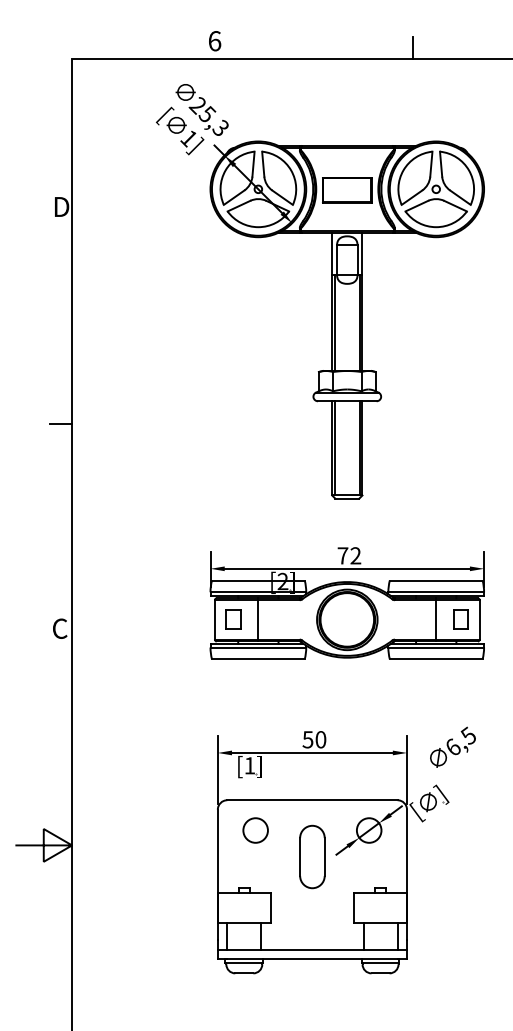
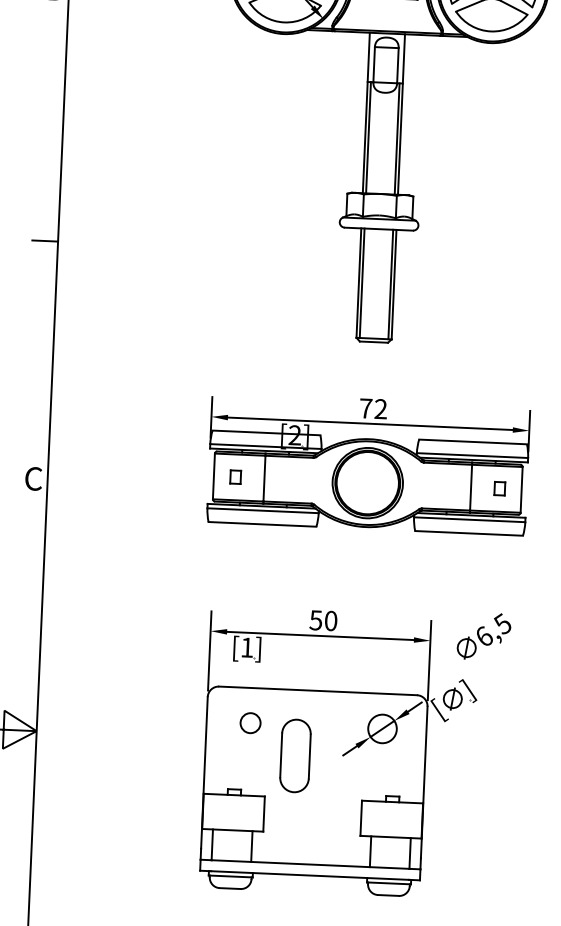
part: (233, 619) -> (235, 476), size x0.6
part: (460, 619) -> (499, 488), size x0.6
circle: (255, 830) -> (250, 723), size x0.7
part: (312, 856) -> (295, 755), moved

